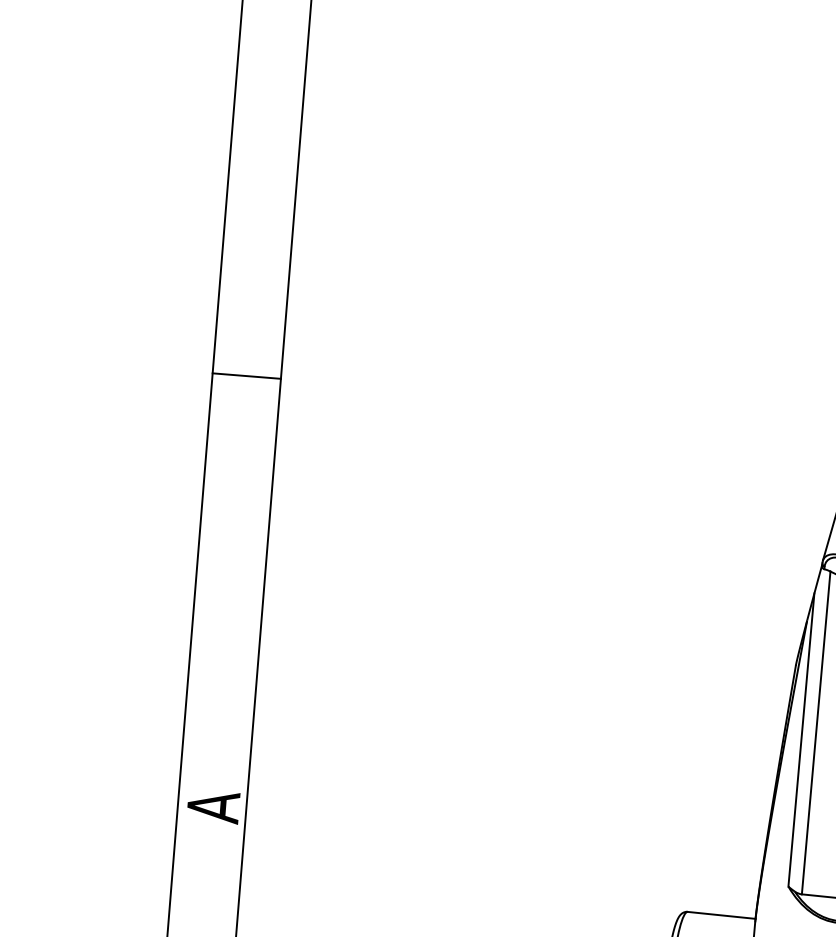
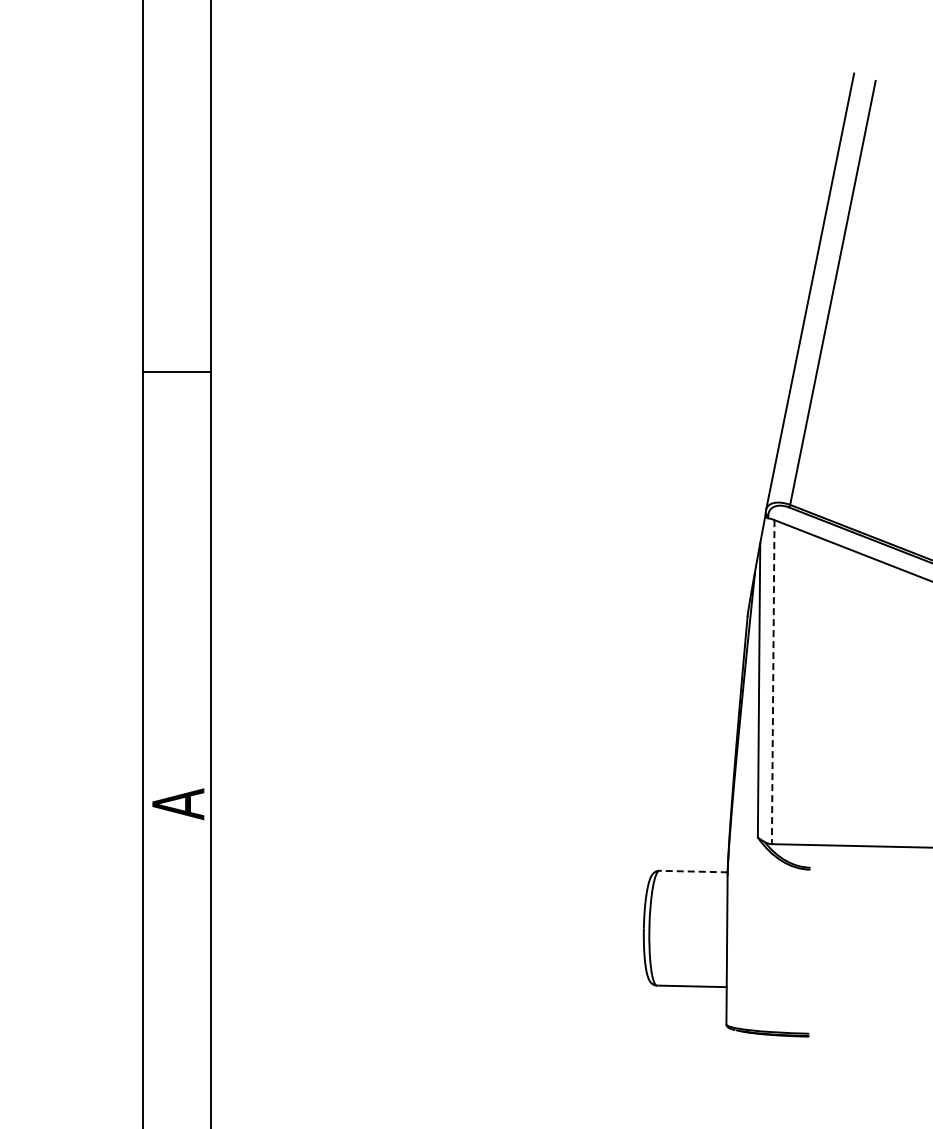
line: (816, 733) -> (773, 682), solid -> dashed
line: (721, 915) -> (693, 871), solid -> dashed

